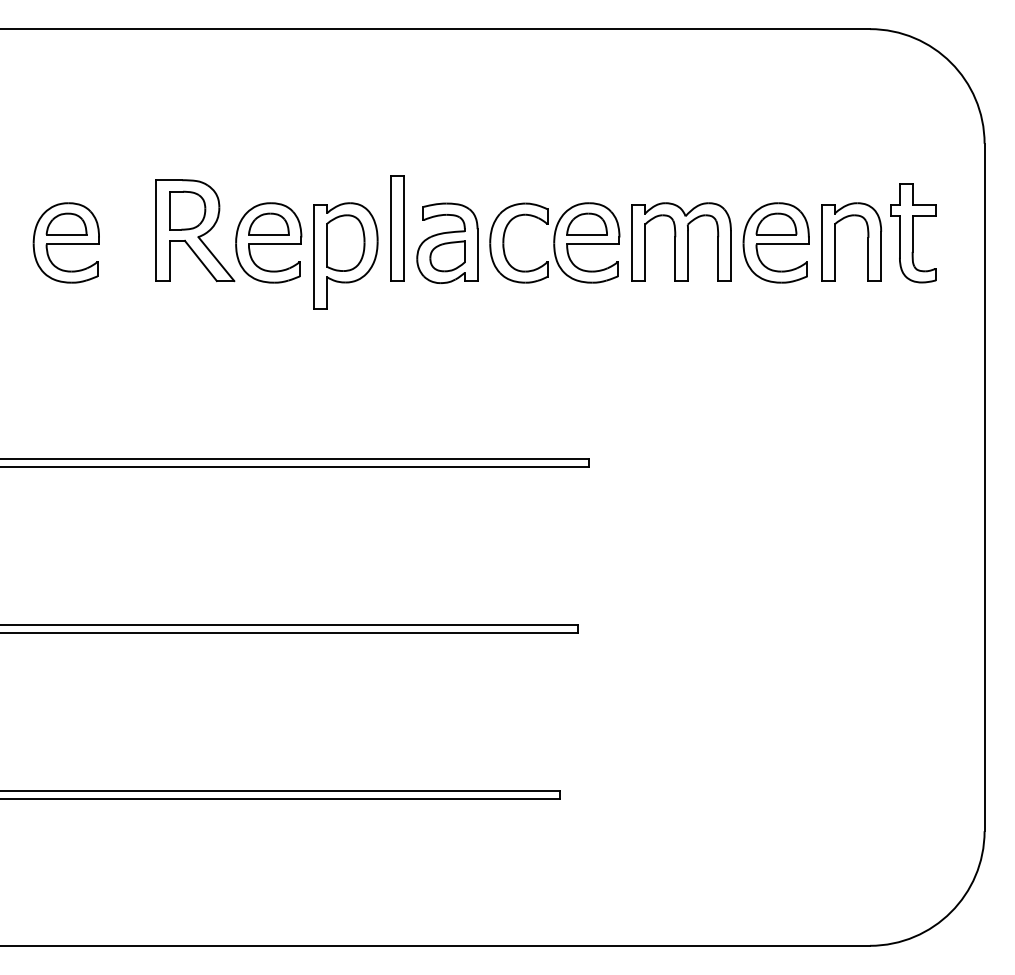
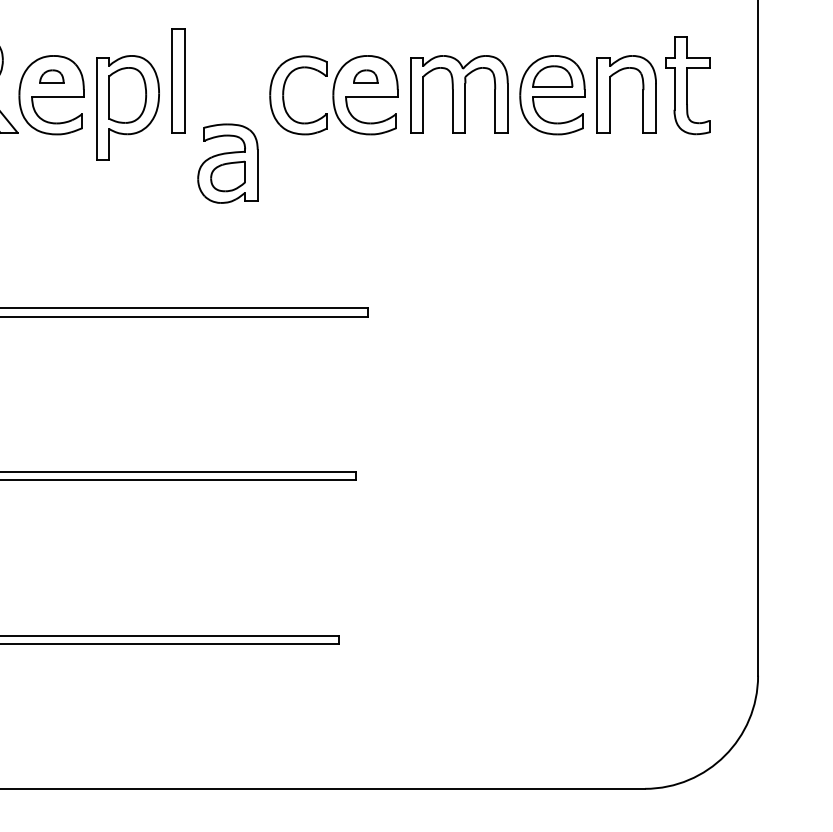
part: (268, 223) -> (51, 75), size x0.6
part: (586, 223) -> (365, 75), size x0.6
part: (447, 242) -> (228, 162), moved

